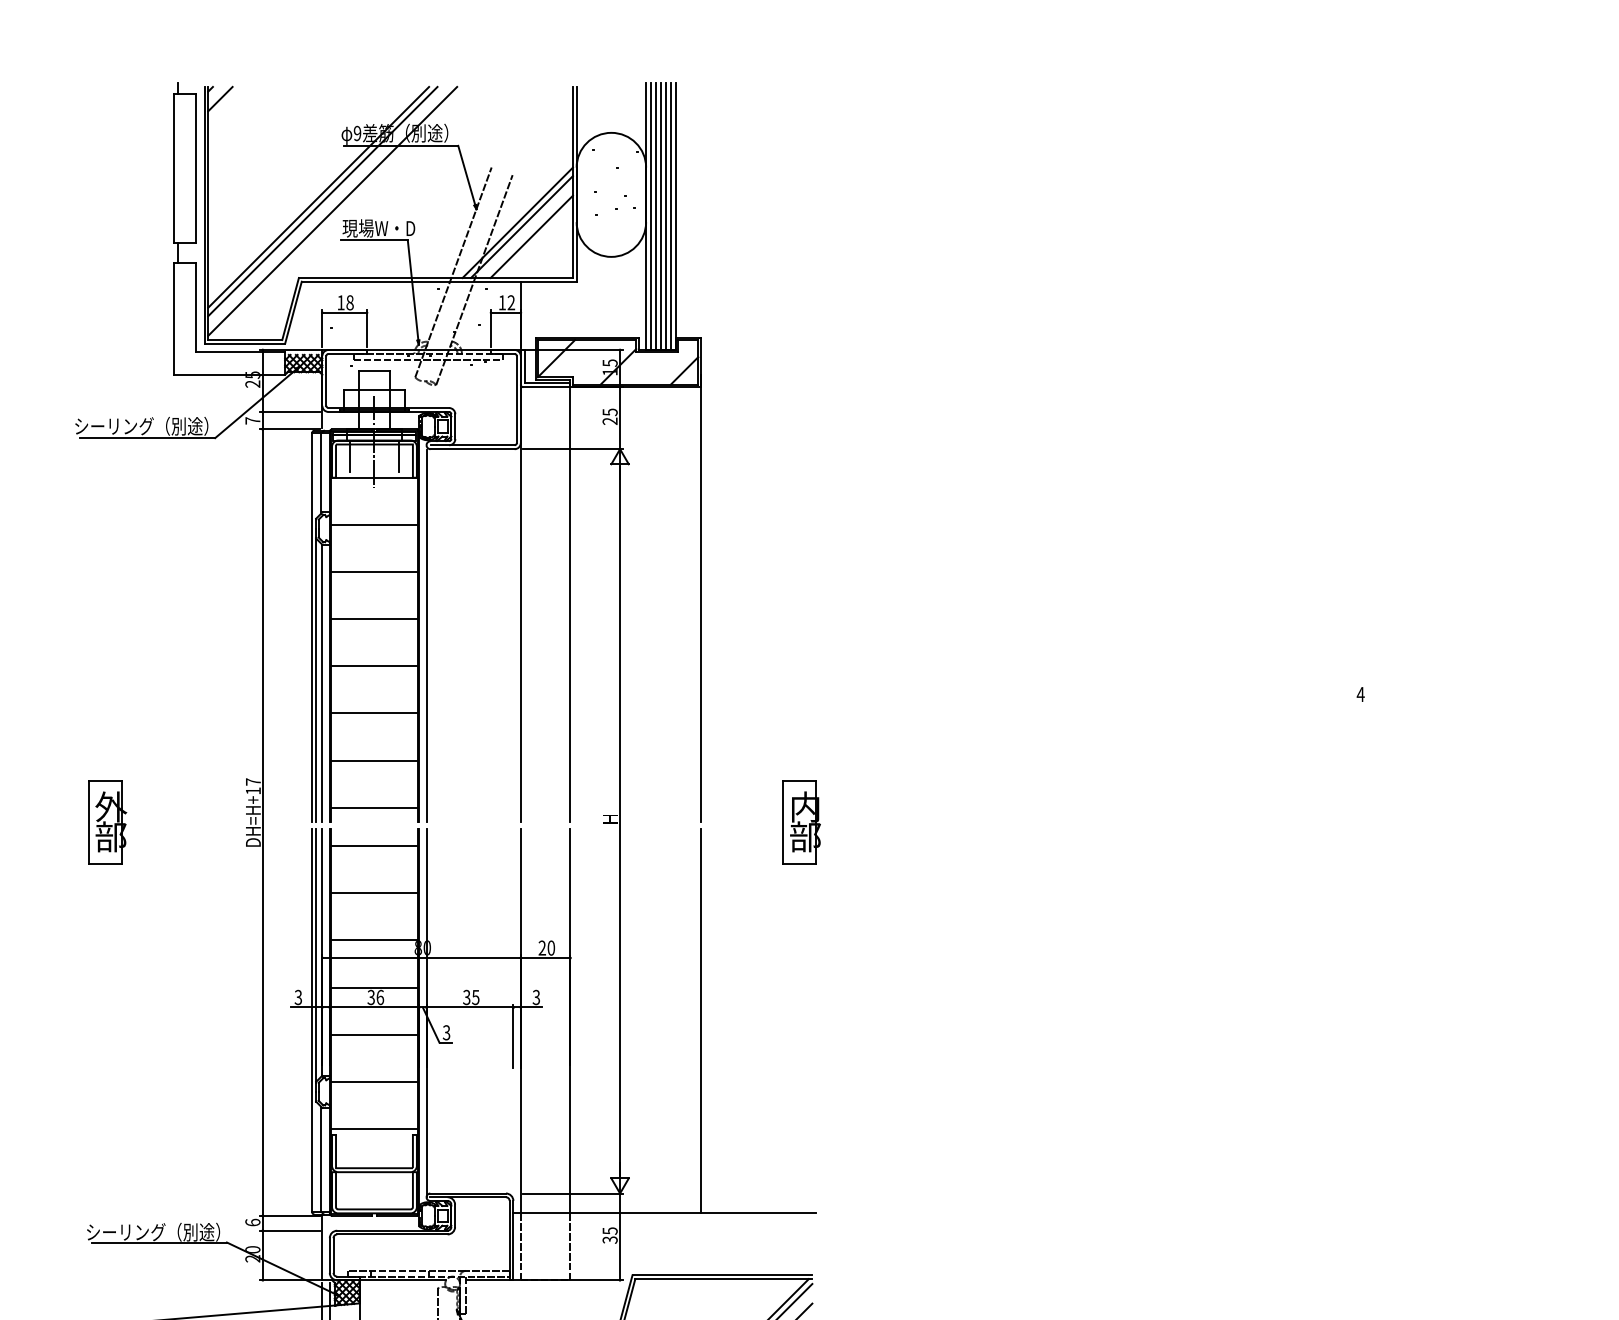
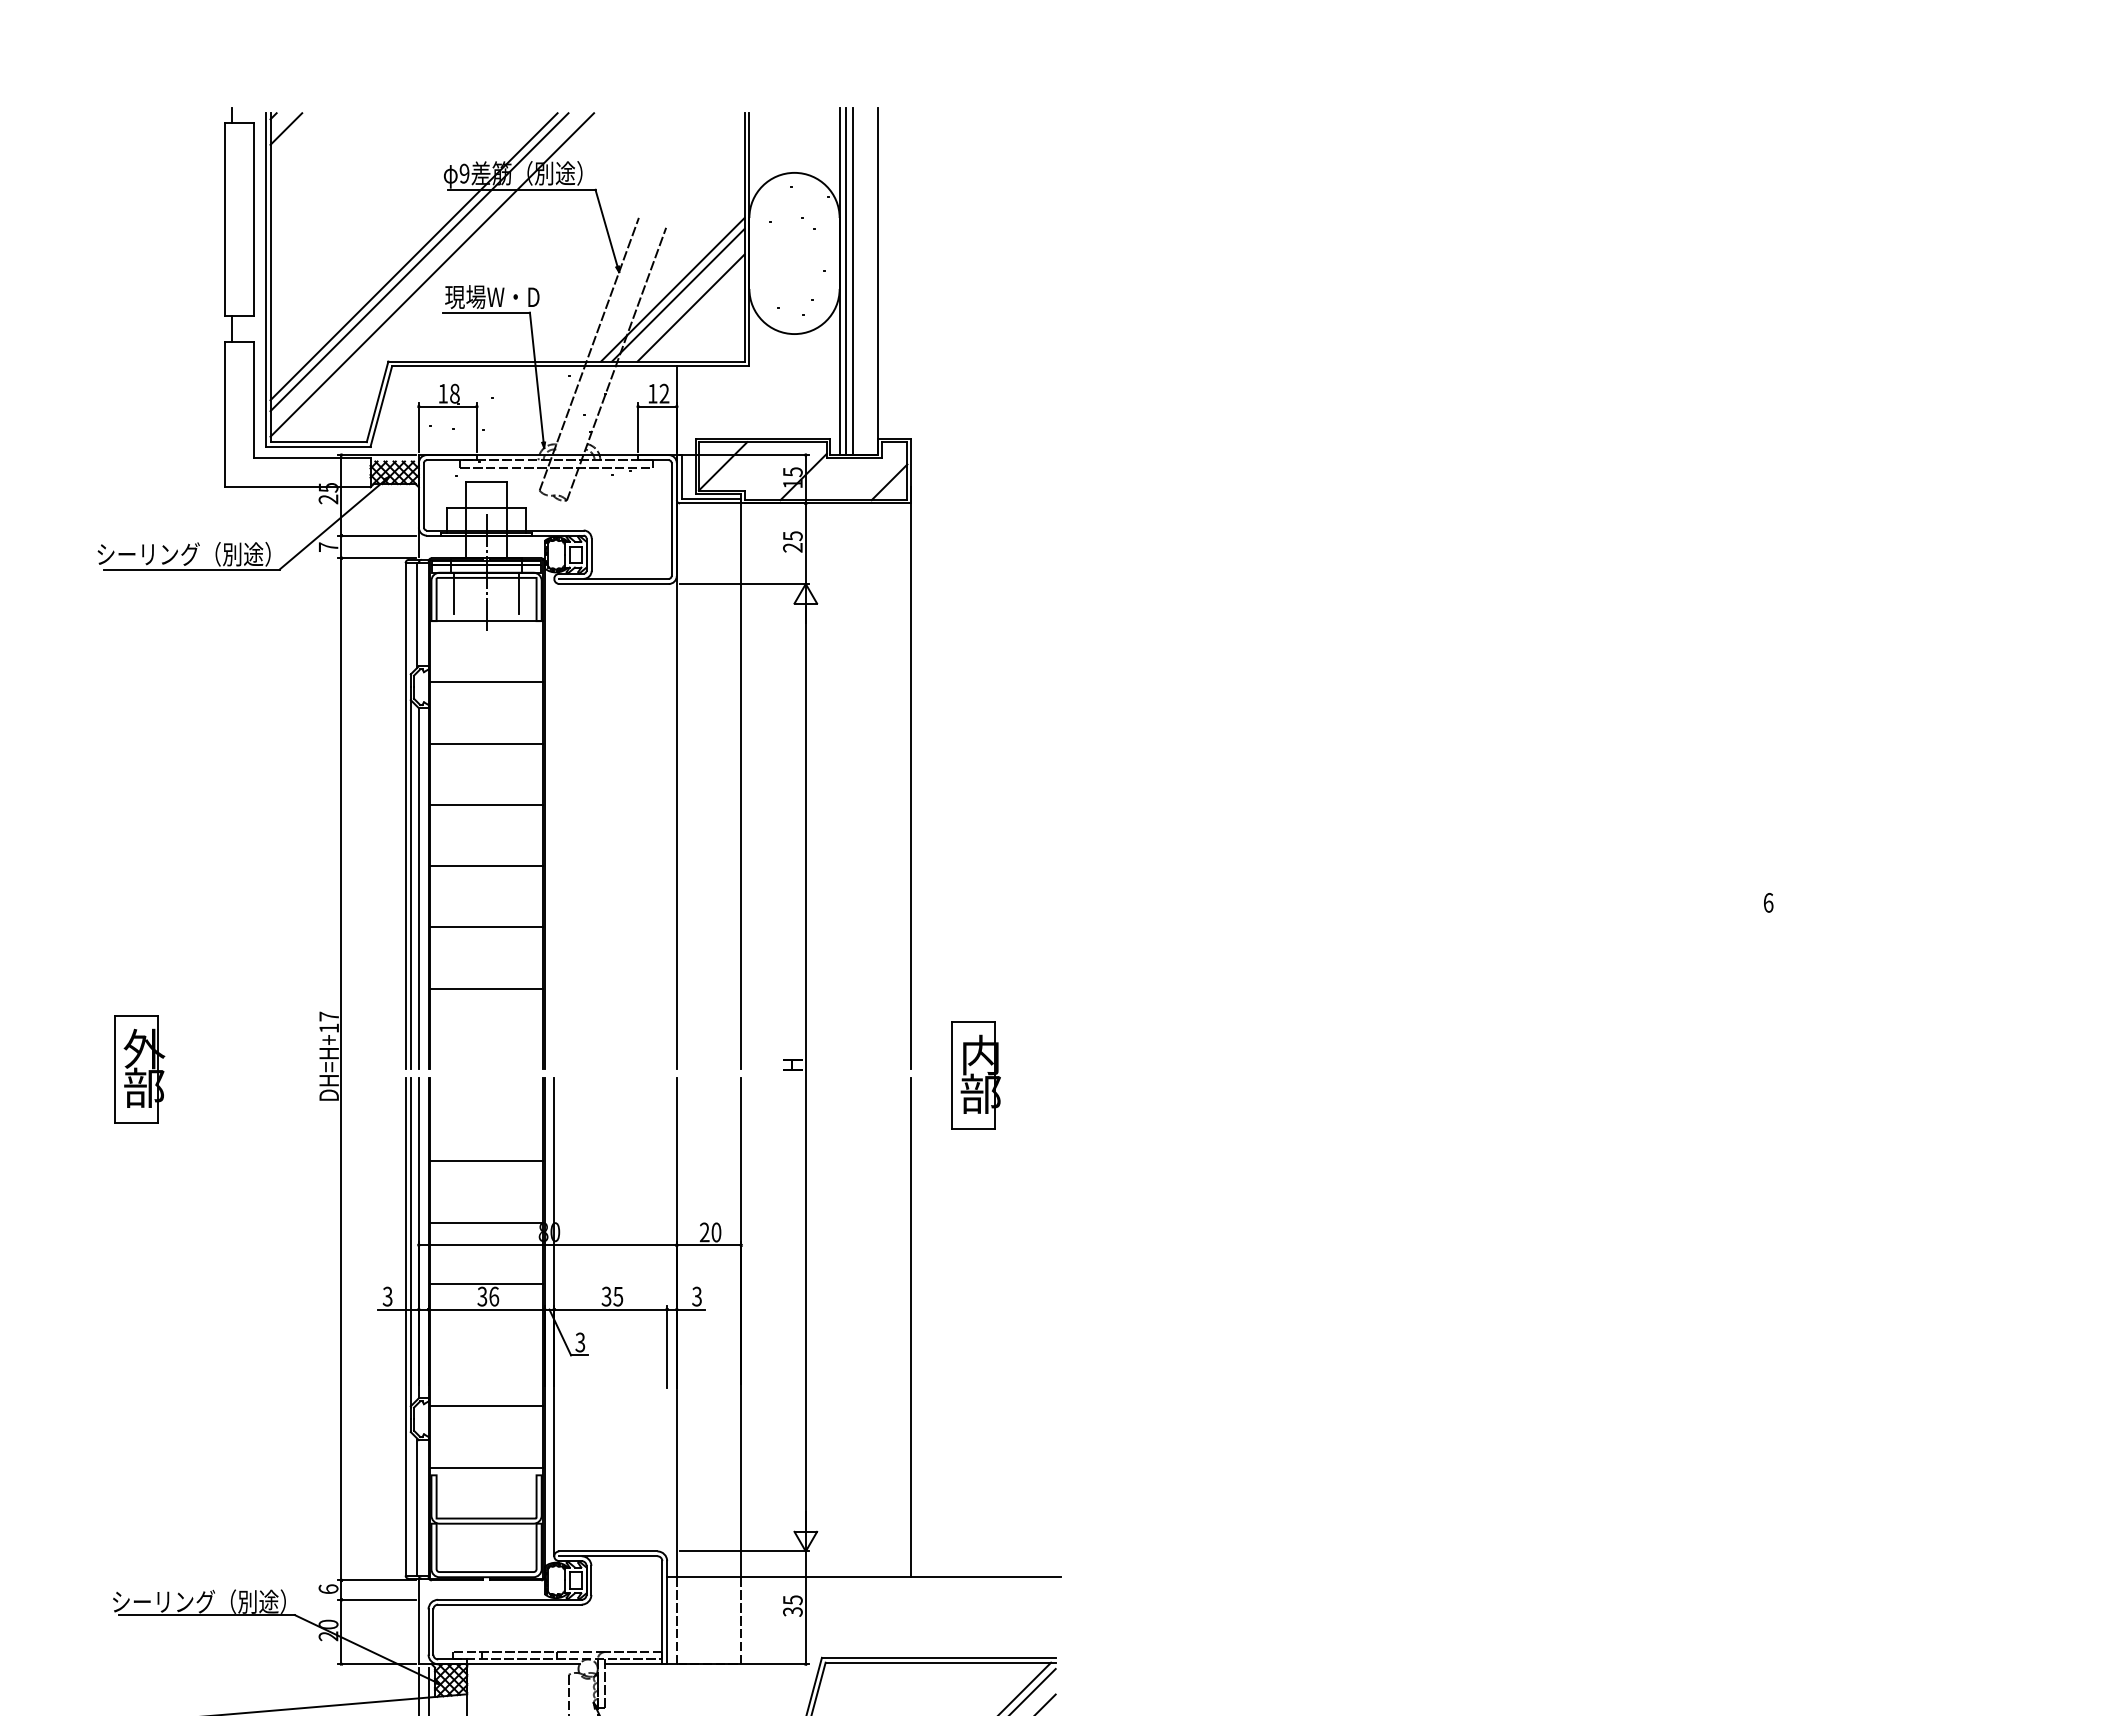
line: (661, 216) -> (859, 281), removed
line: (666, 216) -> (865, 281), removed
line: (670, 216) -> (871, 281), removed
line: (426, 635) -> (554, 826), removed
text: (1360, 694) -> (1768, 902), 4 -> 6
line: (374, 808) -> (486, 1050), removed
part: (801, 822) -> (975, 1075), moved
line: (374, 845) -> (486, 1099), removed
line: (374, 1035) -> (486, 1345), removed

